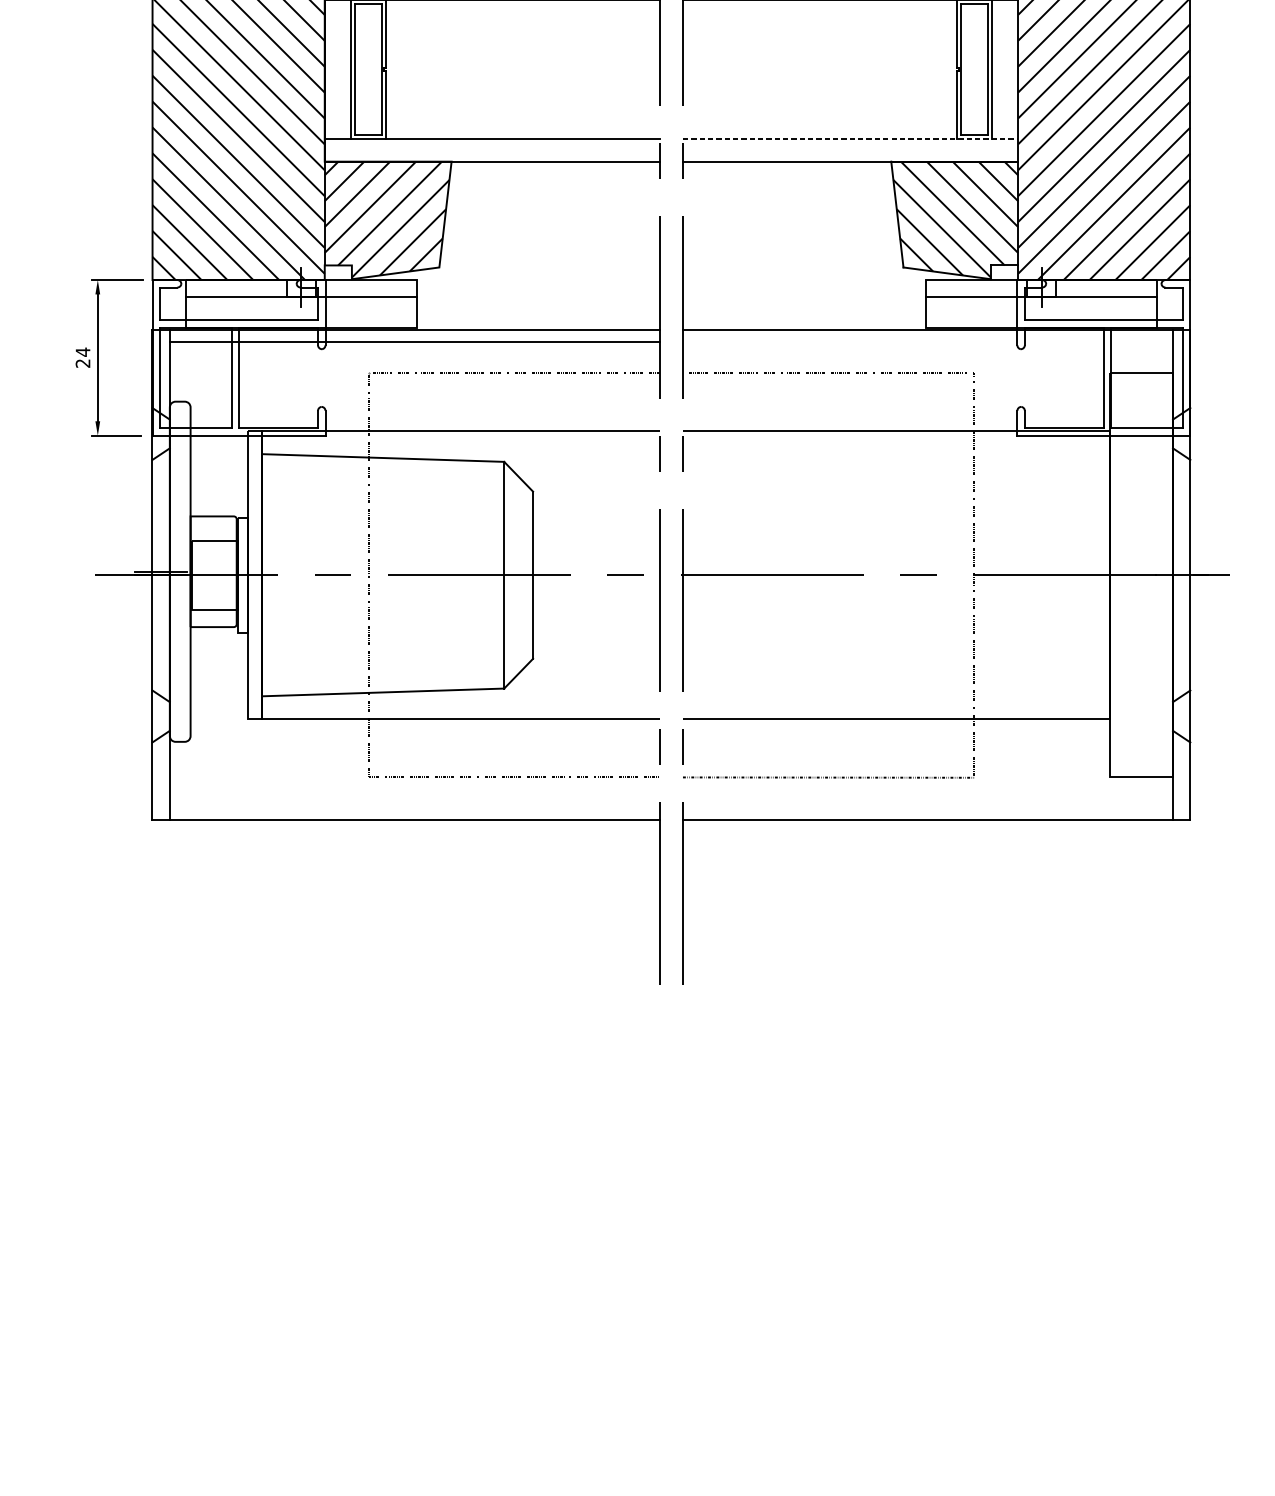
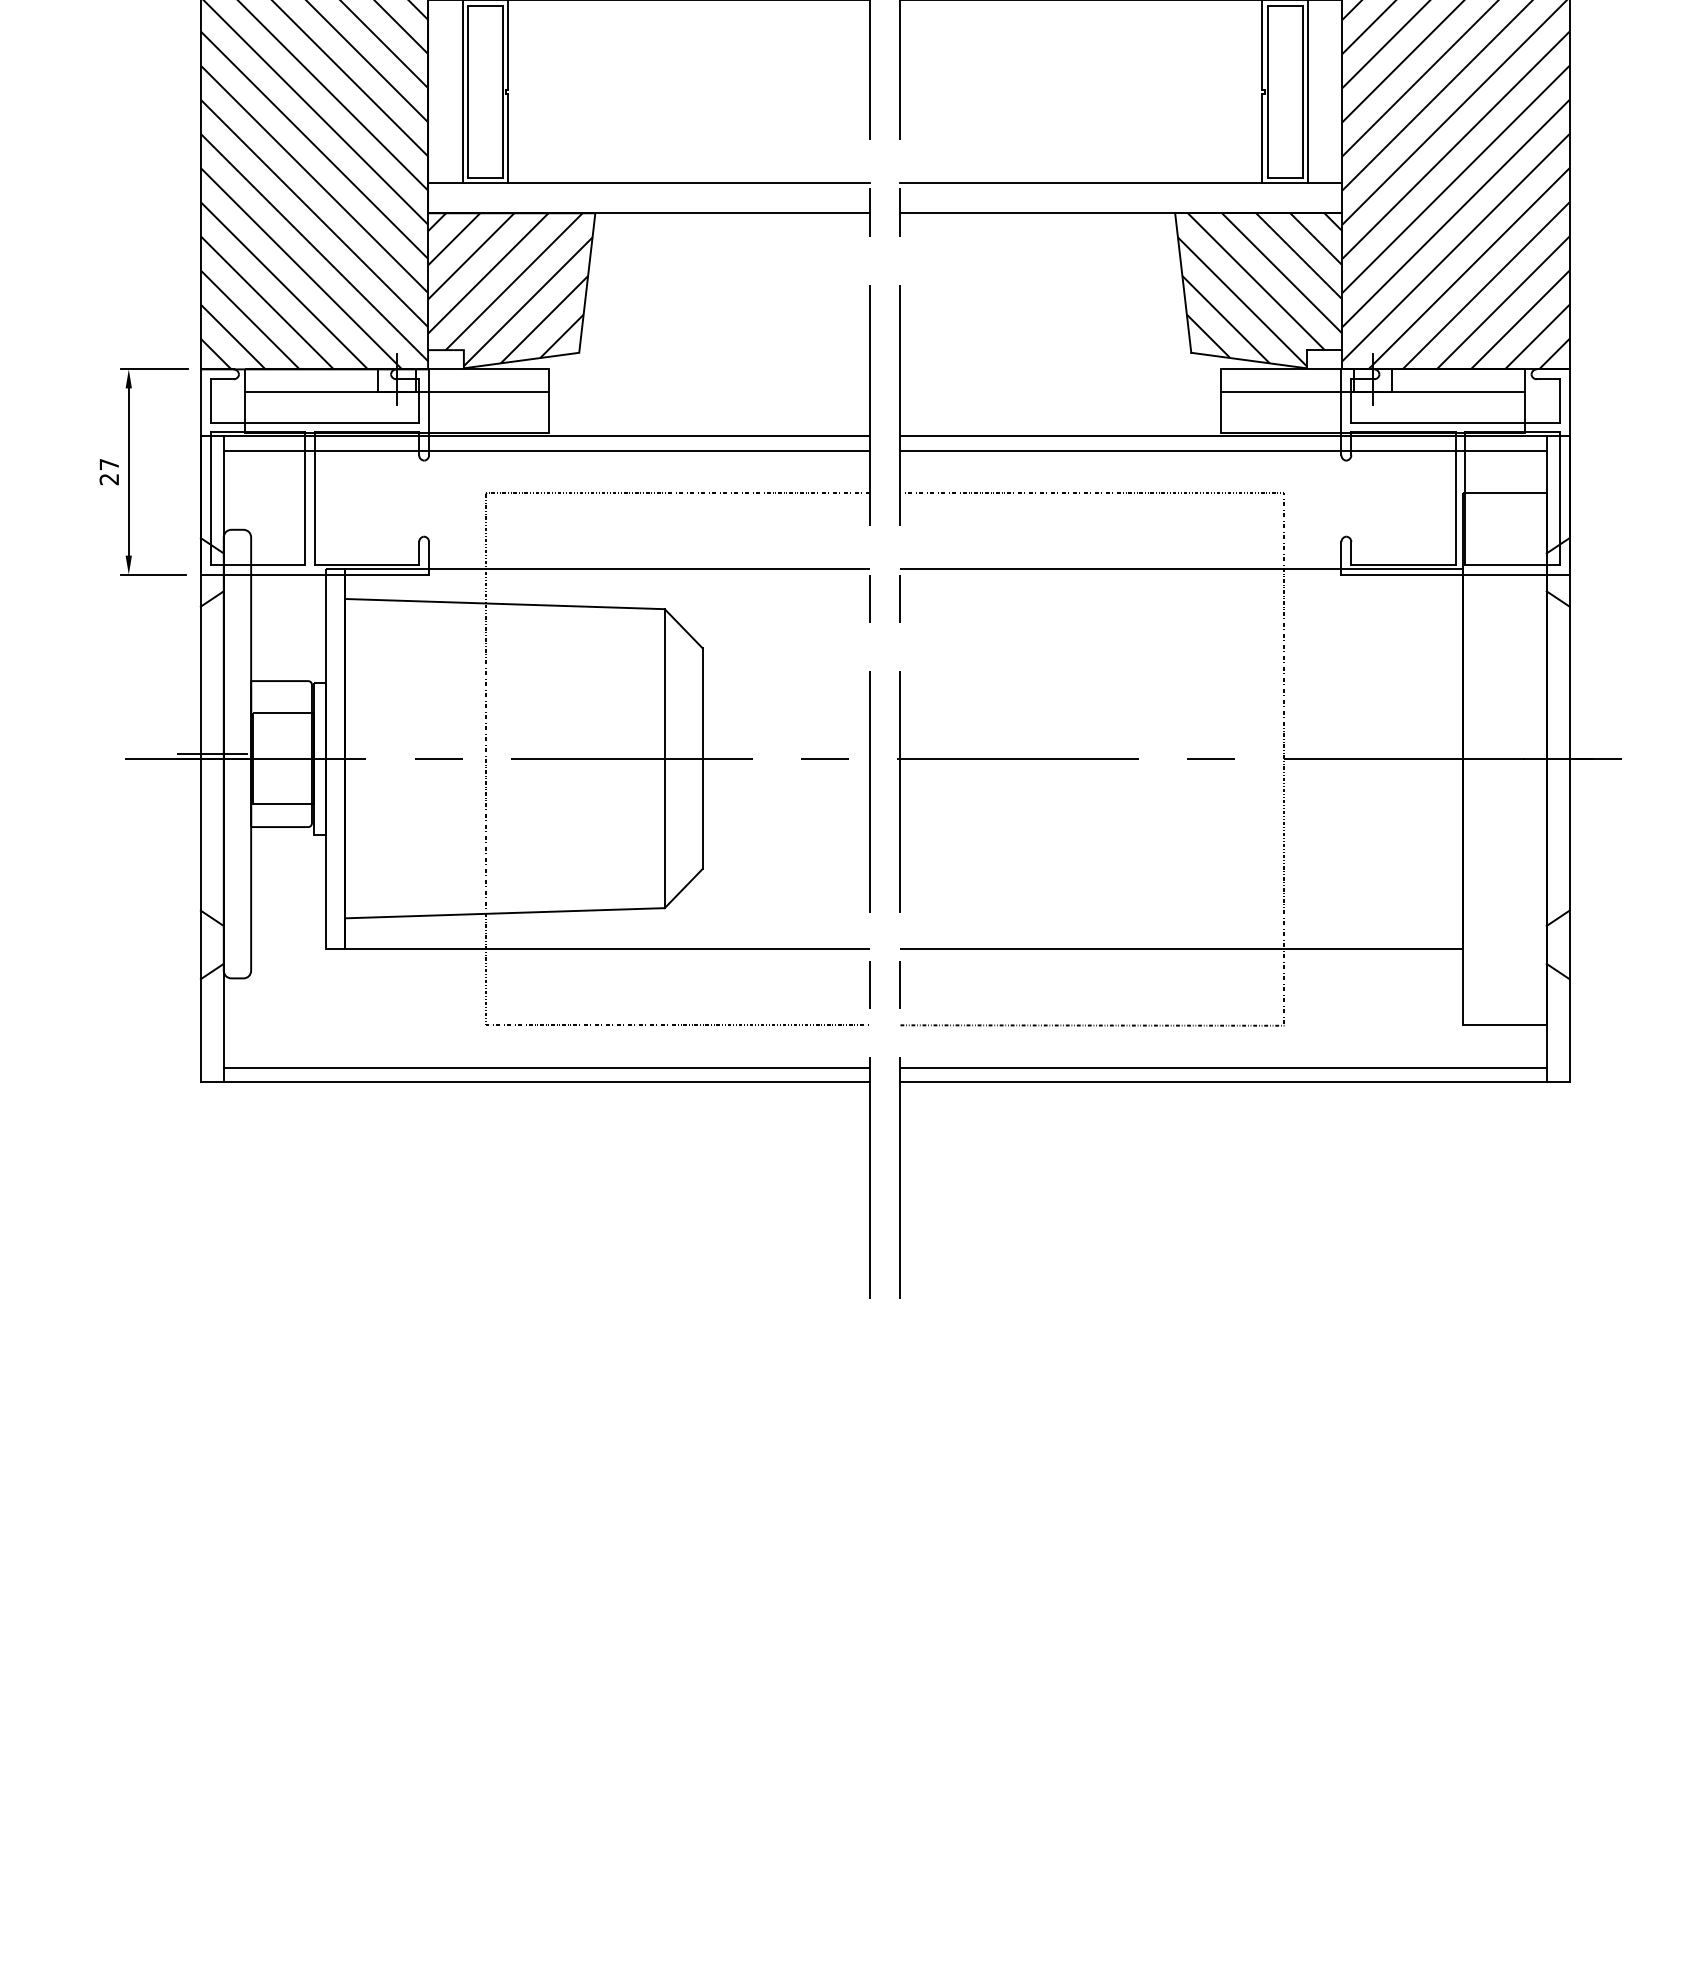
line: (850, 138) -> (1121, 182), dashed -> solid
line: (927, 341) -> (1223, 450), added
text: (82, 352) -> (108, 464), 24 -> 27
line: (414, 810) -> (546, 1068), added
line: (927, 810) -> (1223, 1068), added

